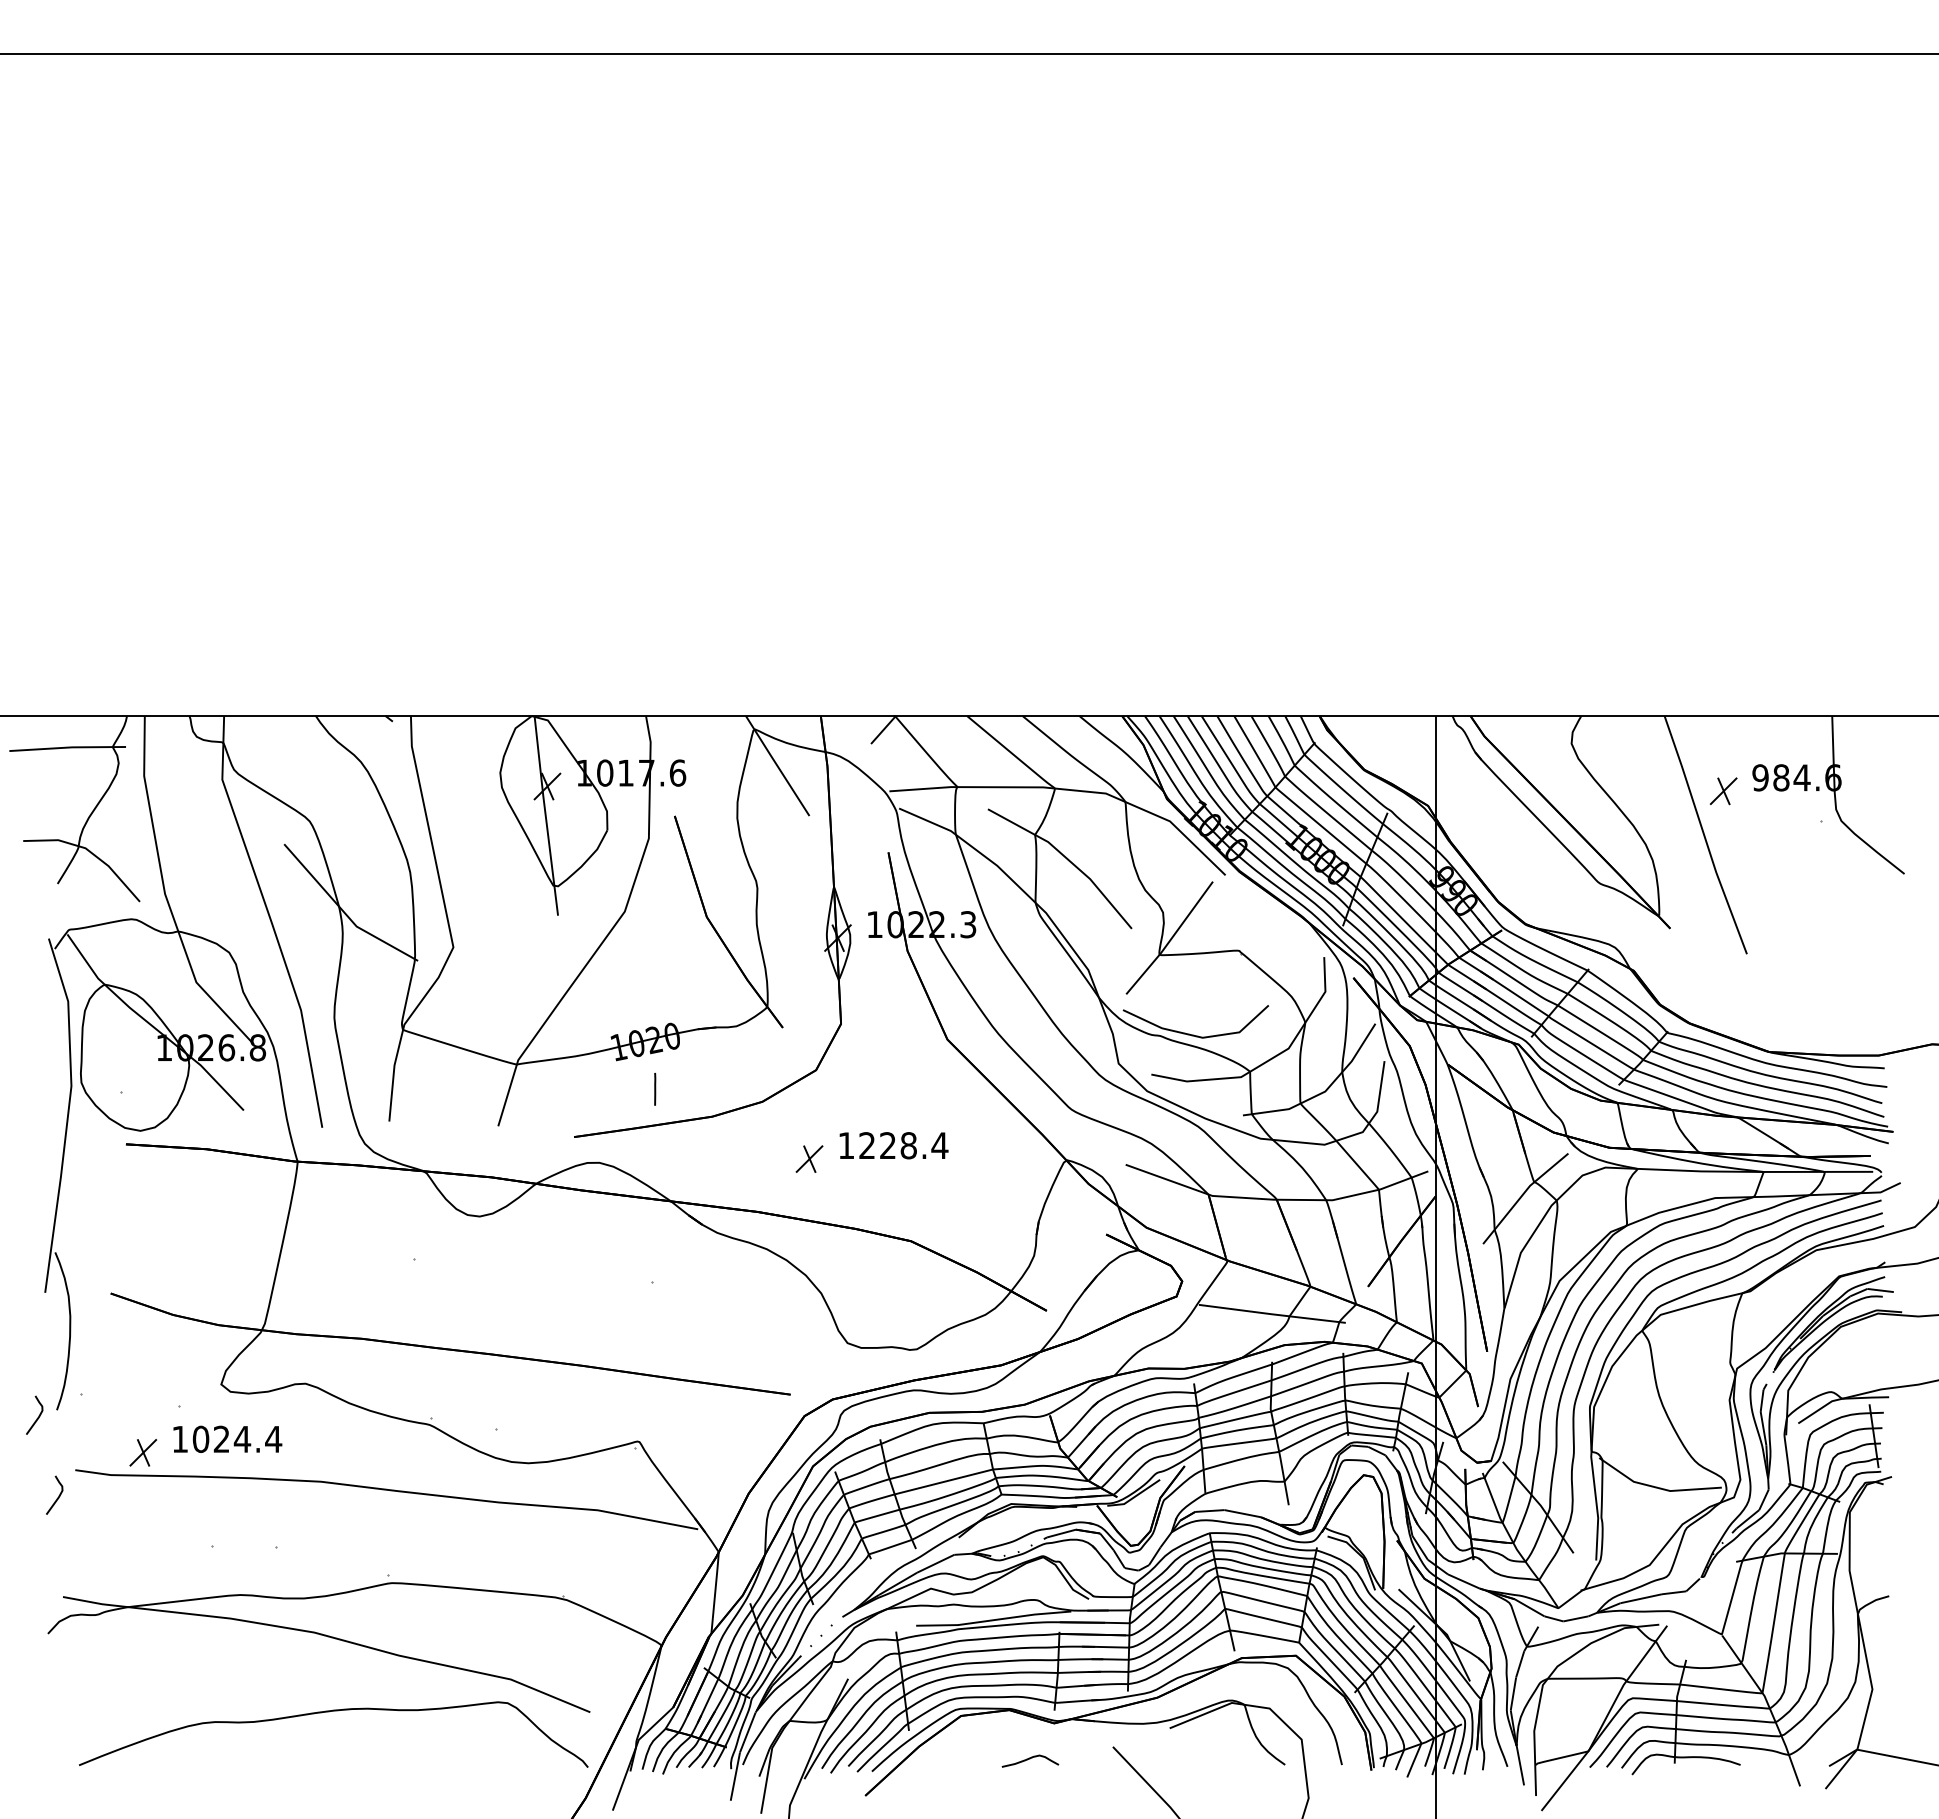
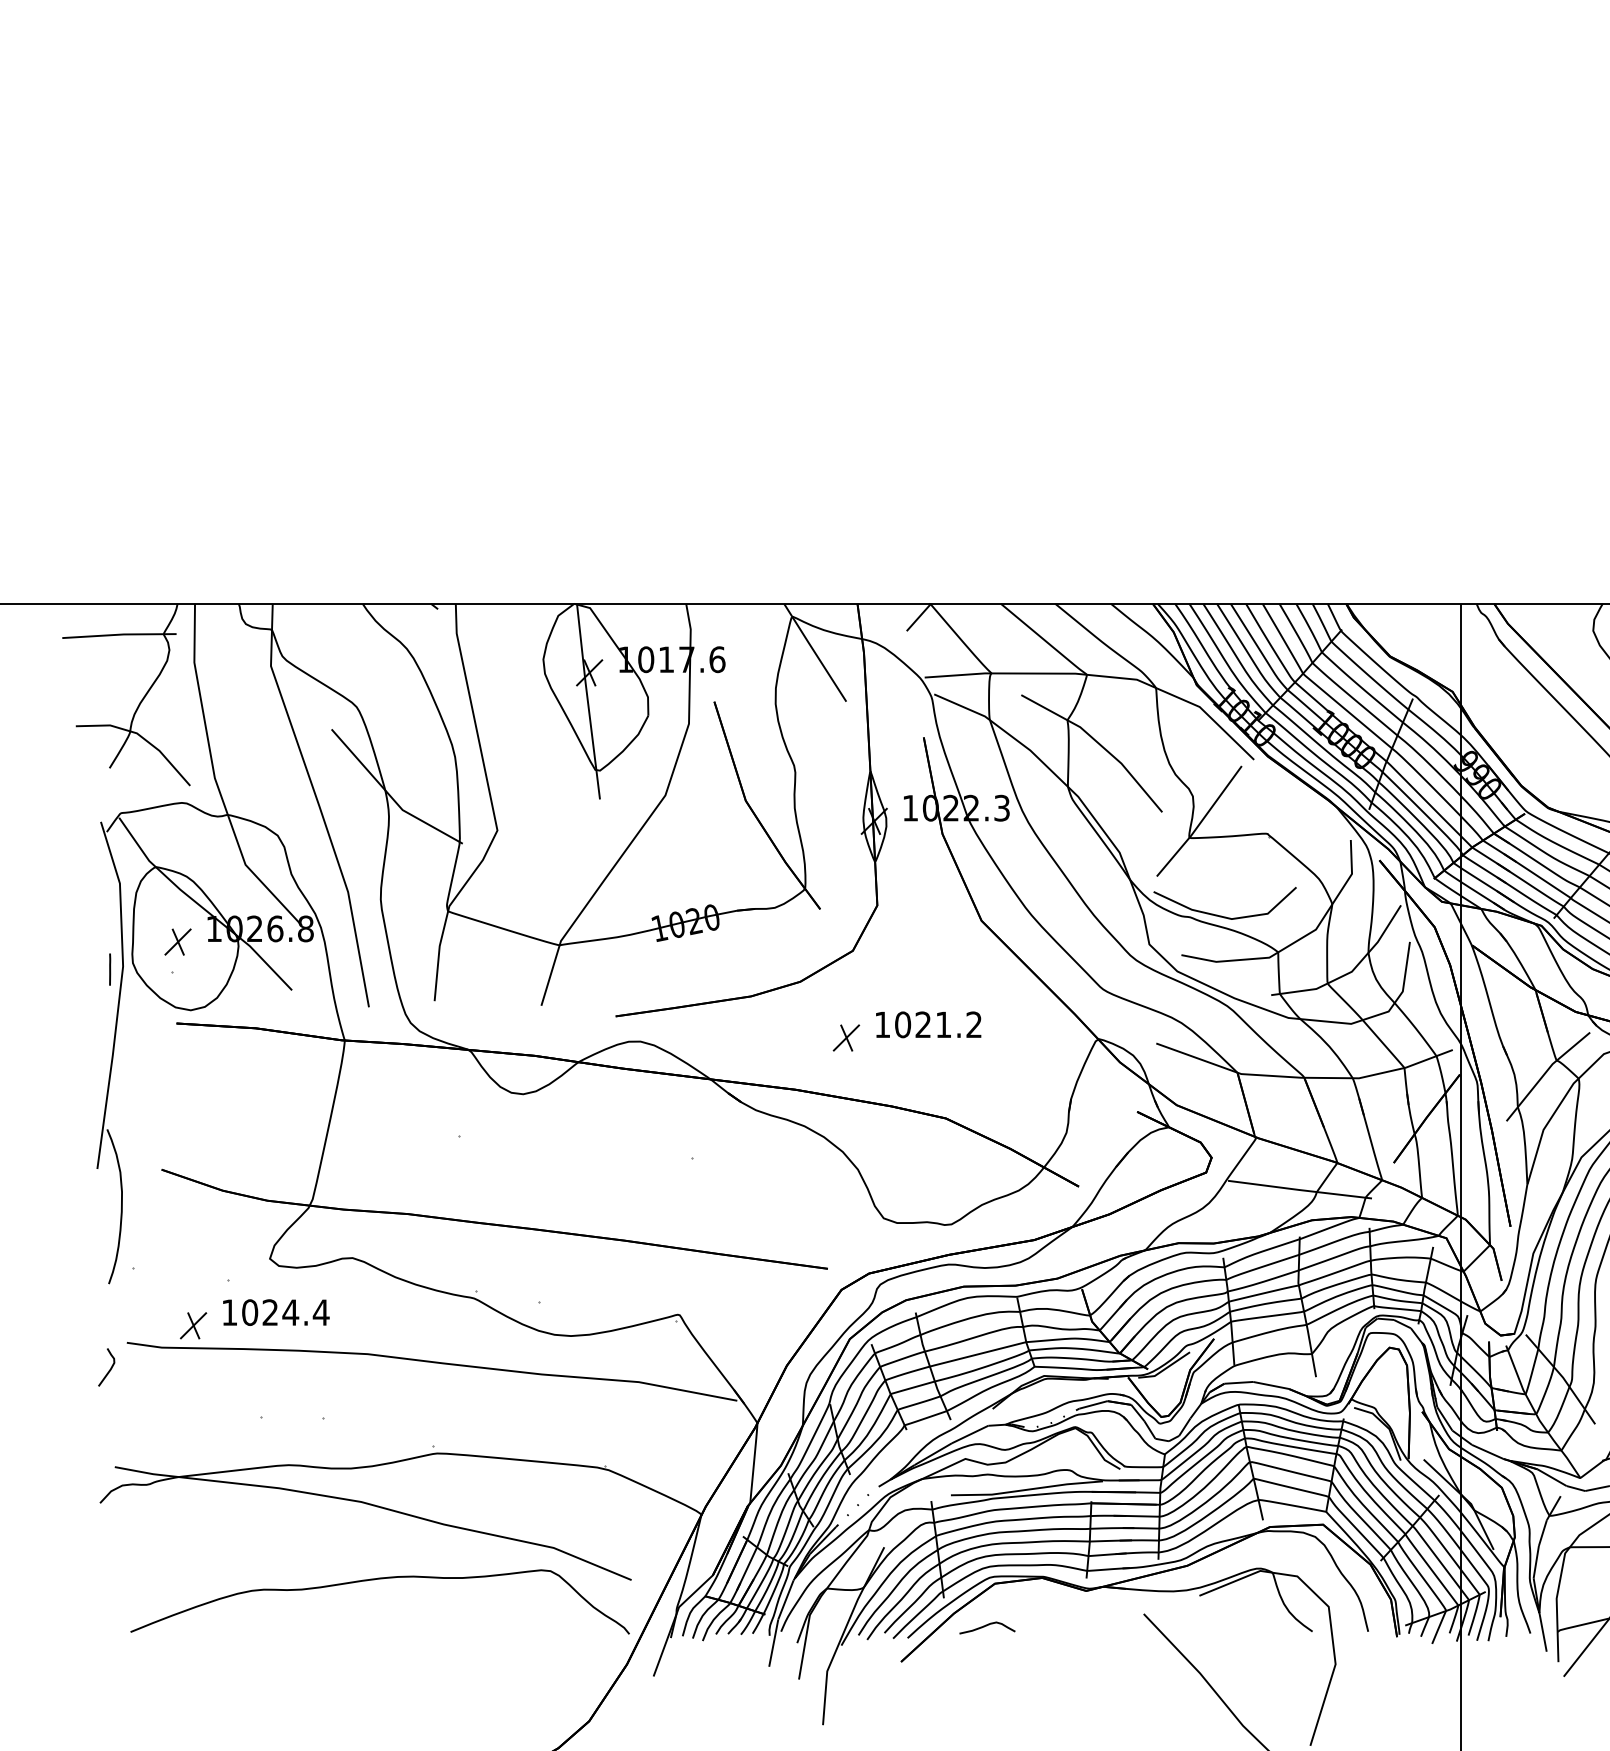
part: (127, 1061) -> (178, 942), added
line: (655, 1089) -> (110, 969), moved
text: (903, 1145) -> (938, 1024), 1228.4 -> 1021.2
curve: (38, 1415) -> (90, 1289), removed
curve: (1030, 1759) -> (987, 1626), moved

